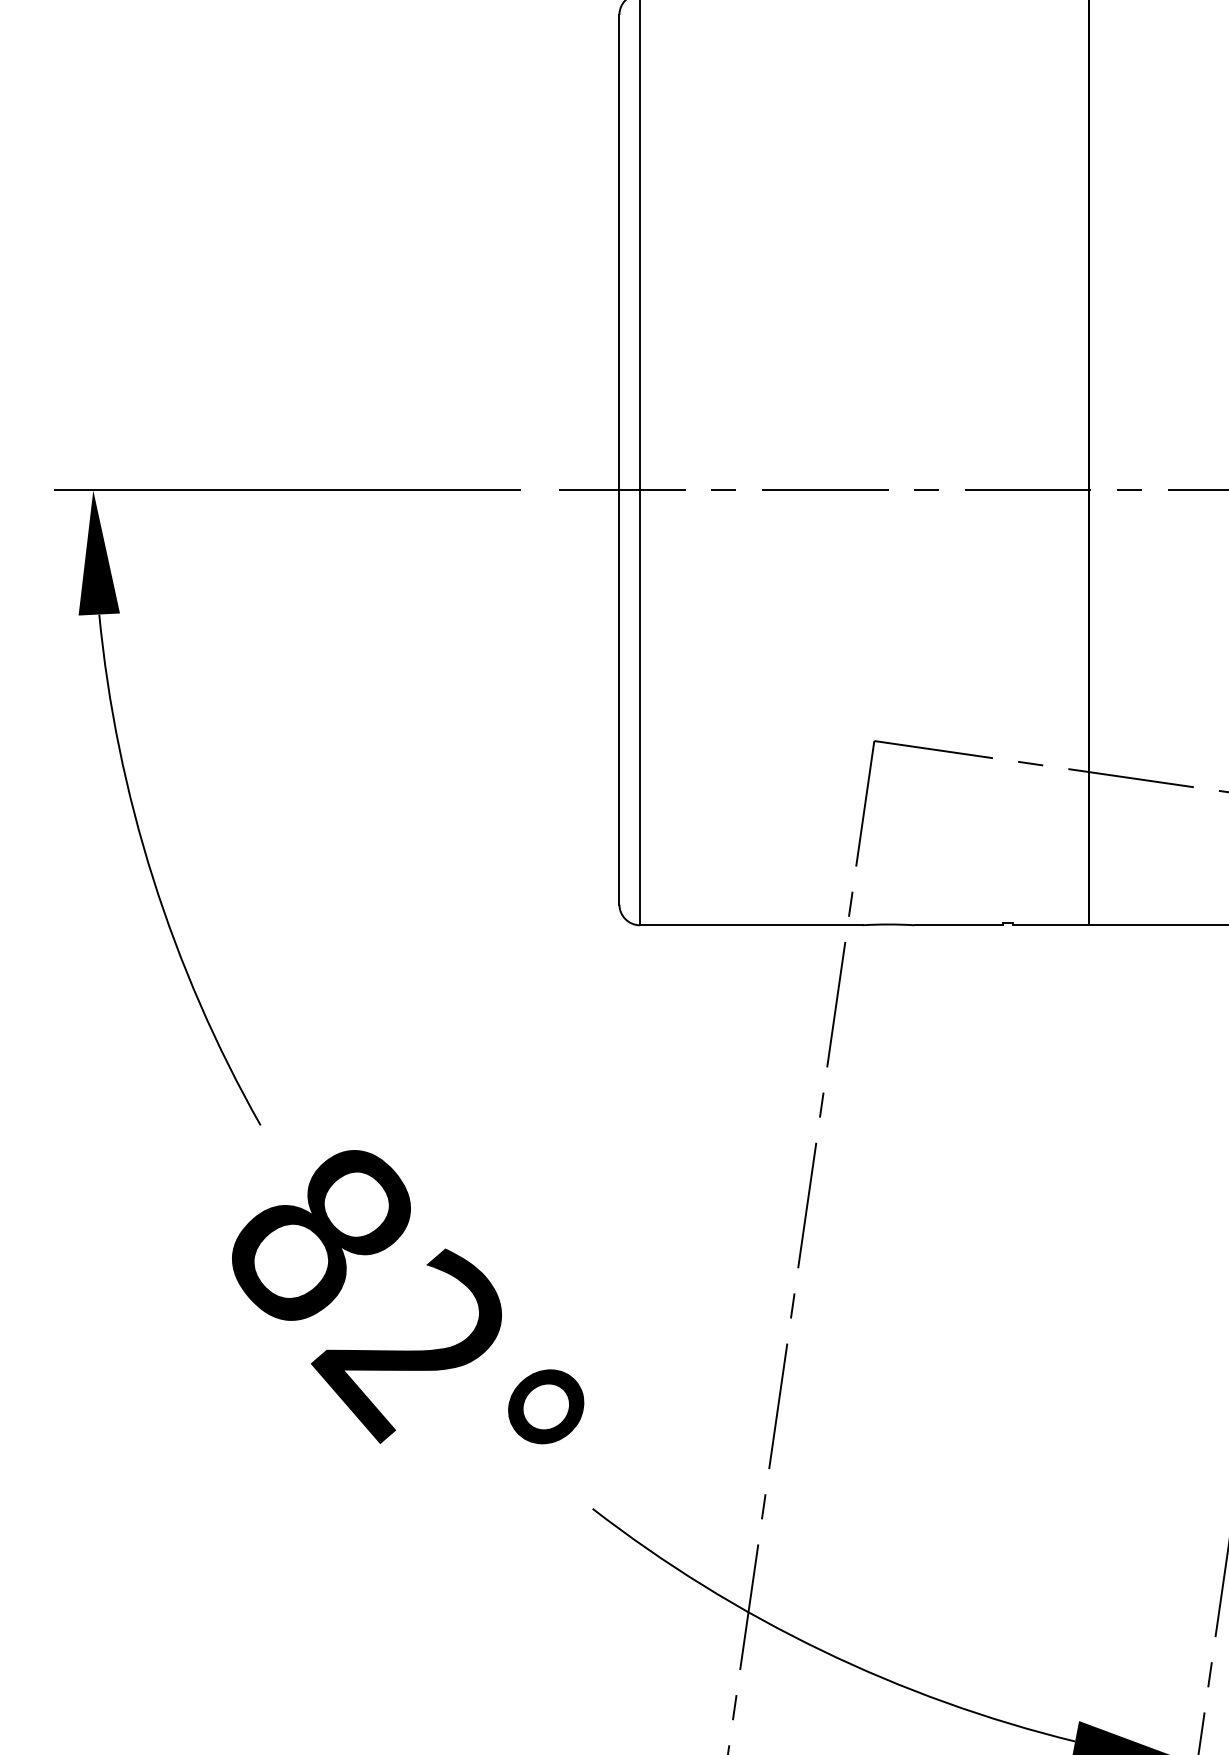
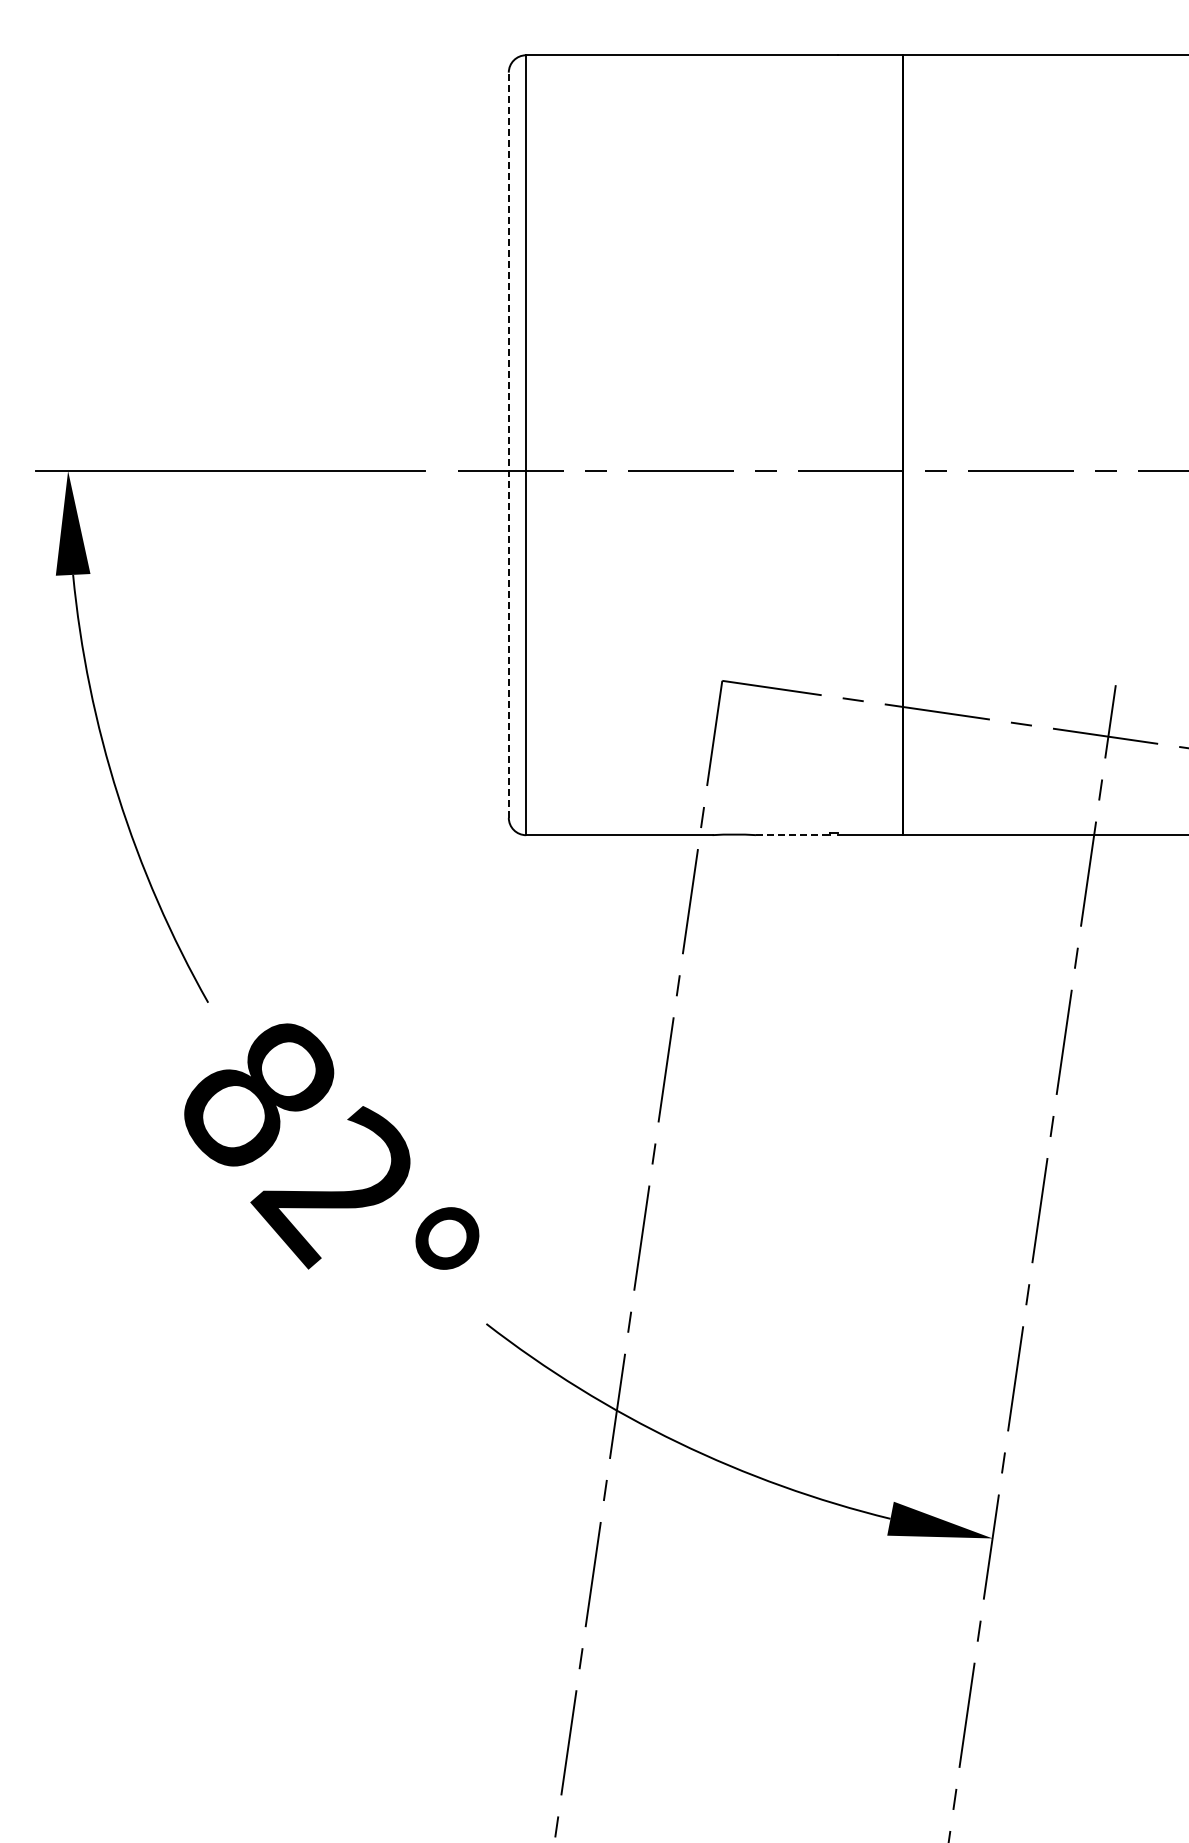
line: (619, 460) -> (508, 445), solid -> dashed
line: (958, 925) -> (792, 835), solid -> dashed

